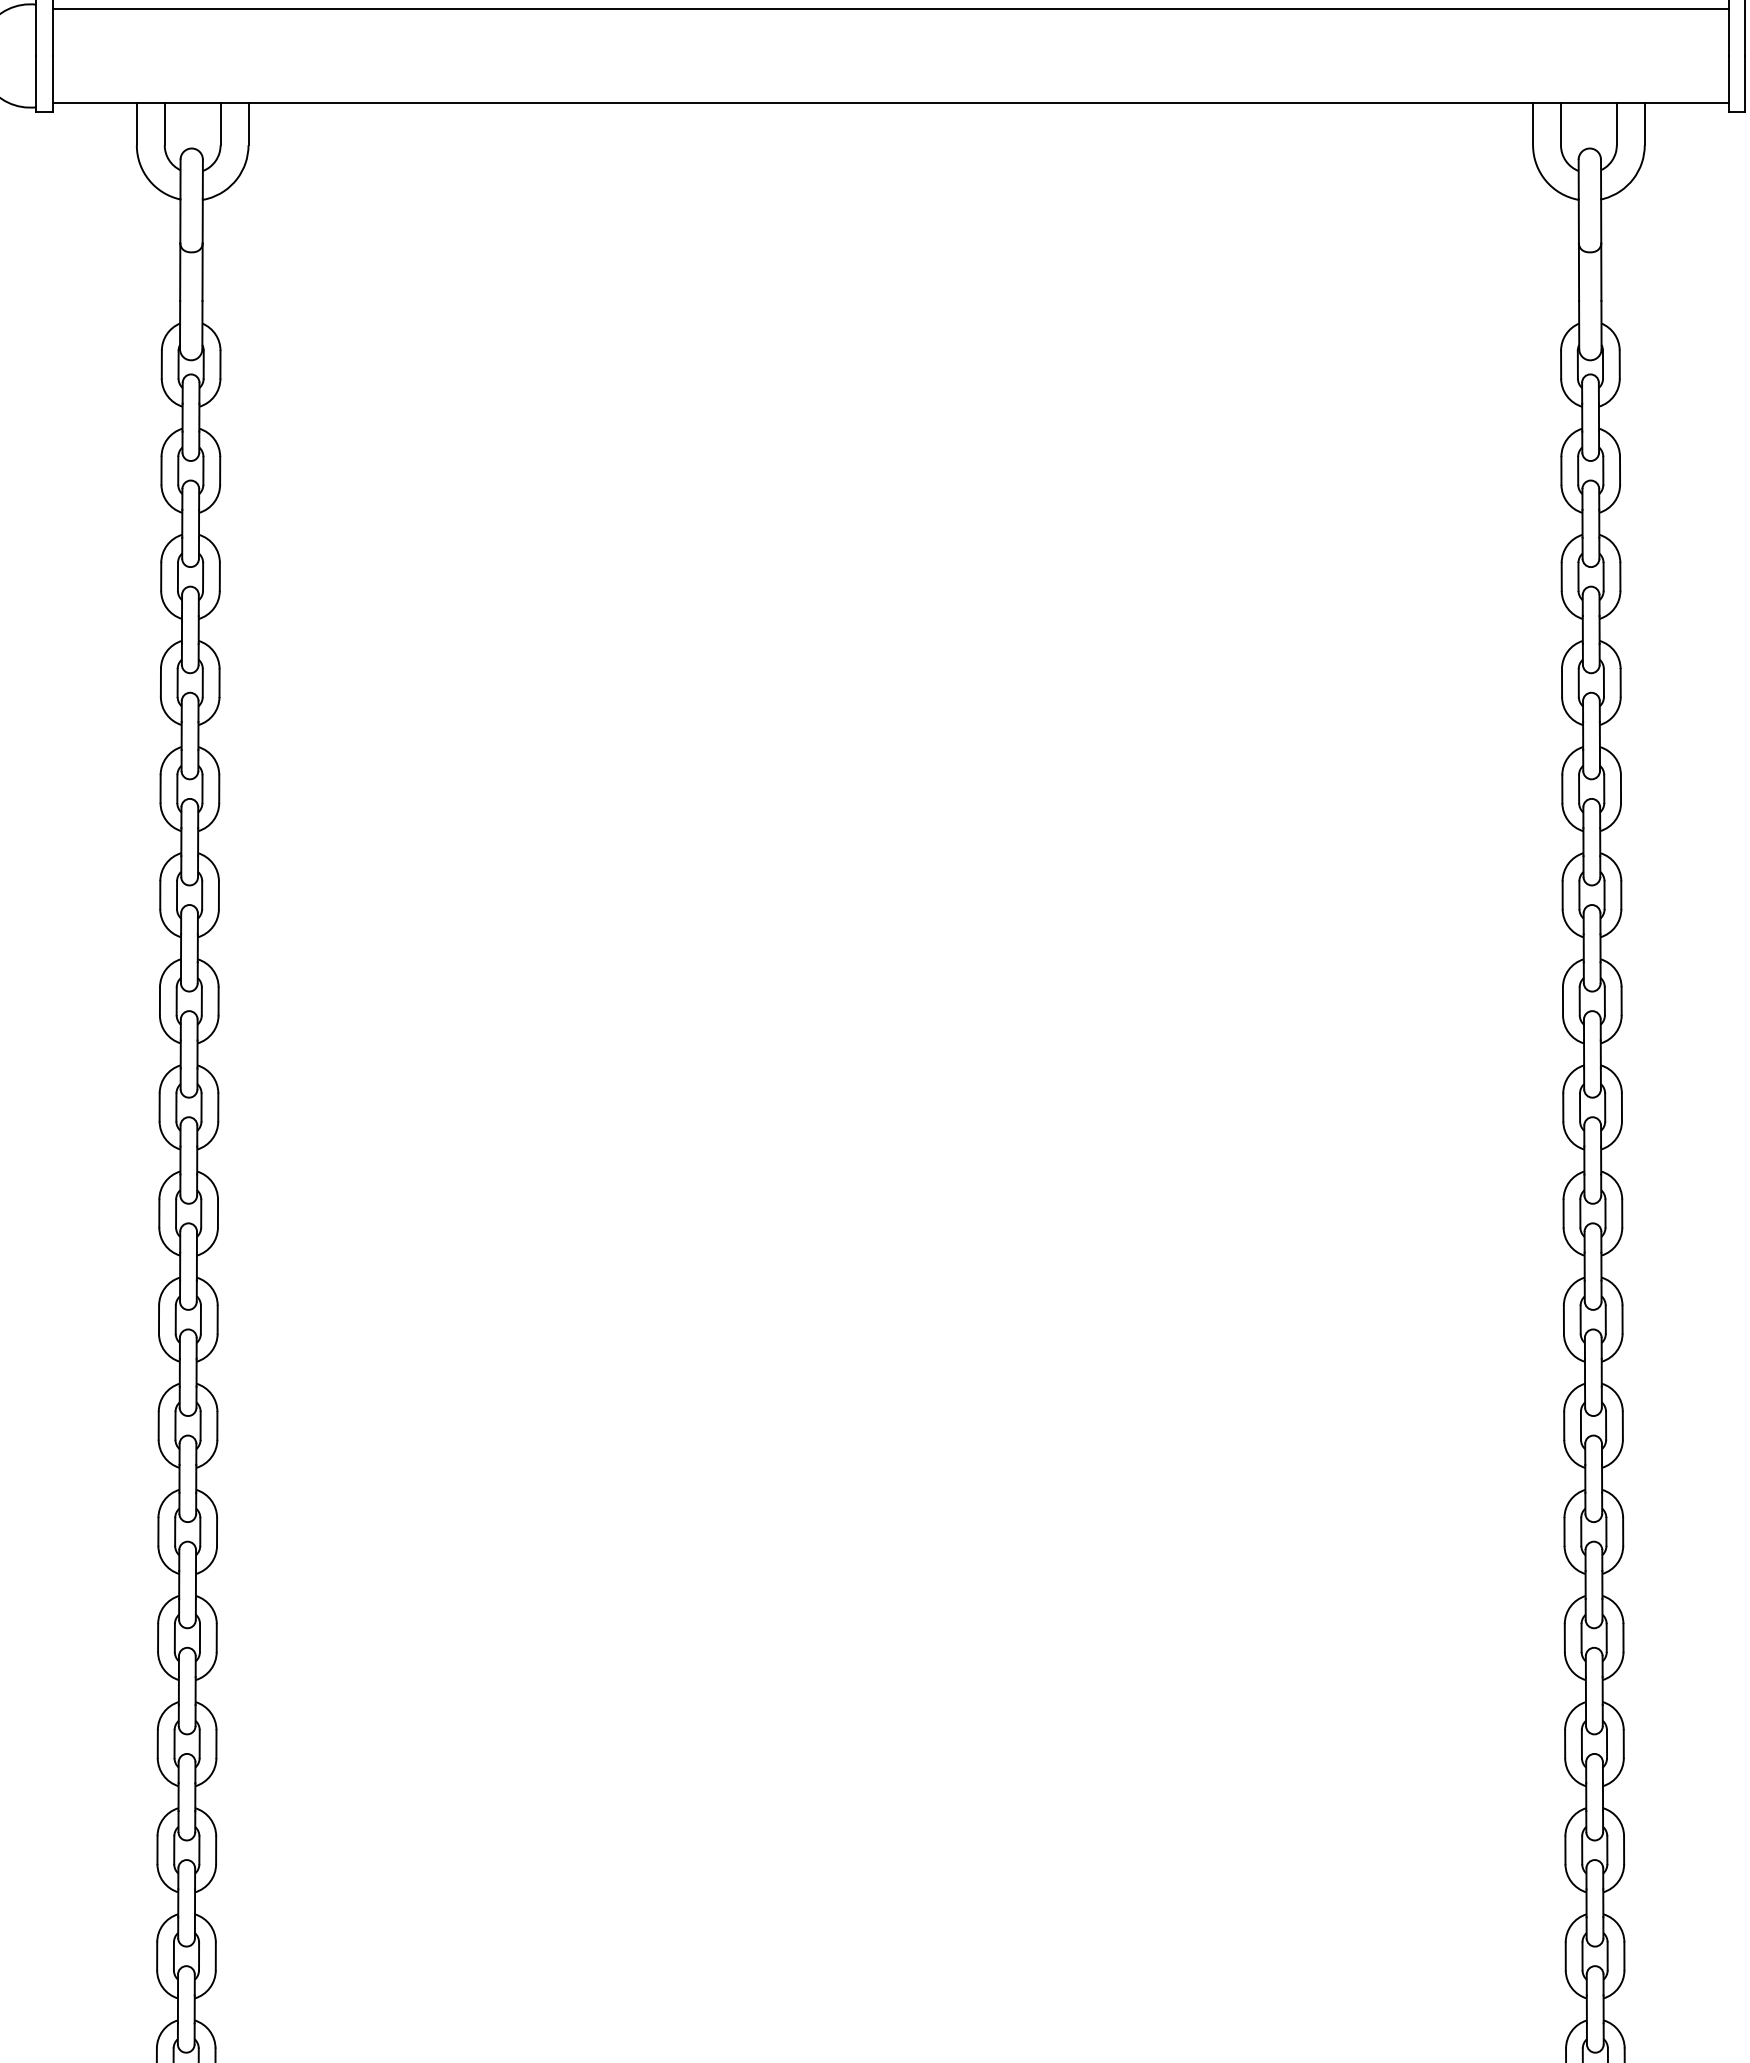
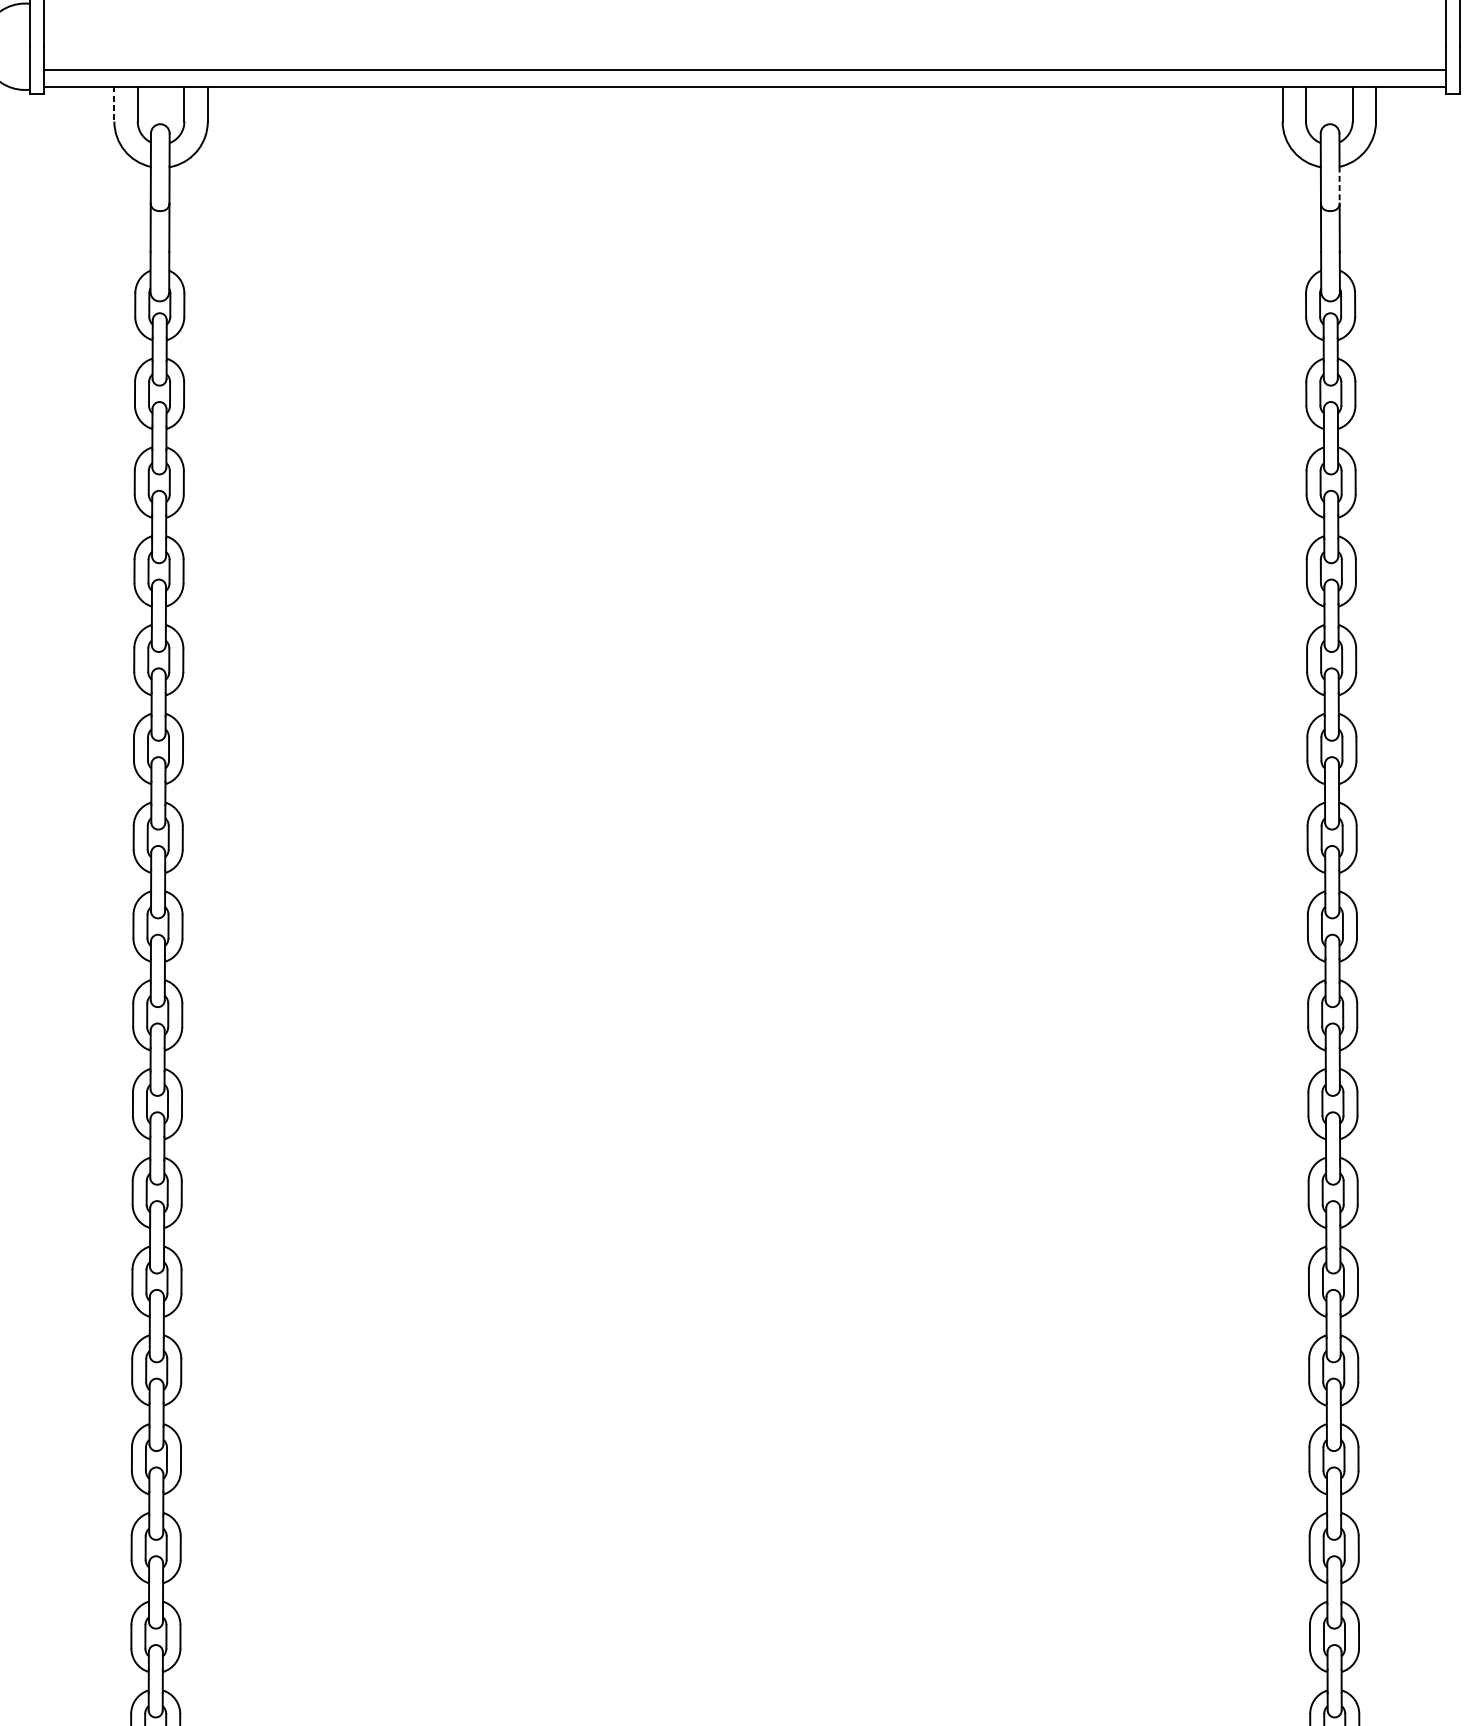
line: (890, 8) -> (744, 69), moved
line: (136, 124) -> (114, 104), solid -> dashed
line: (1601, 221) -> (1339, 185), solid -> dashed

